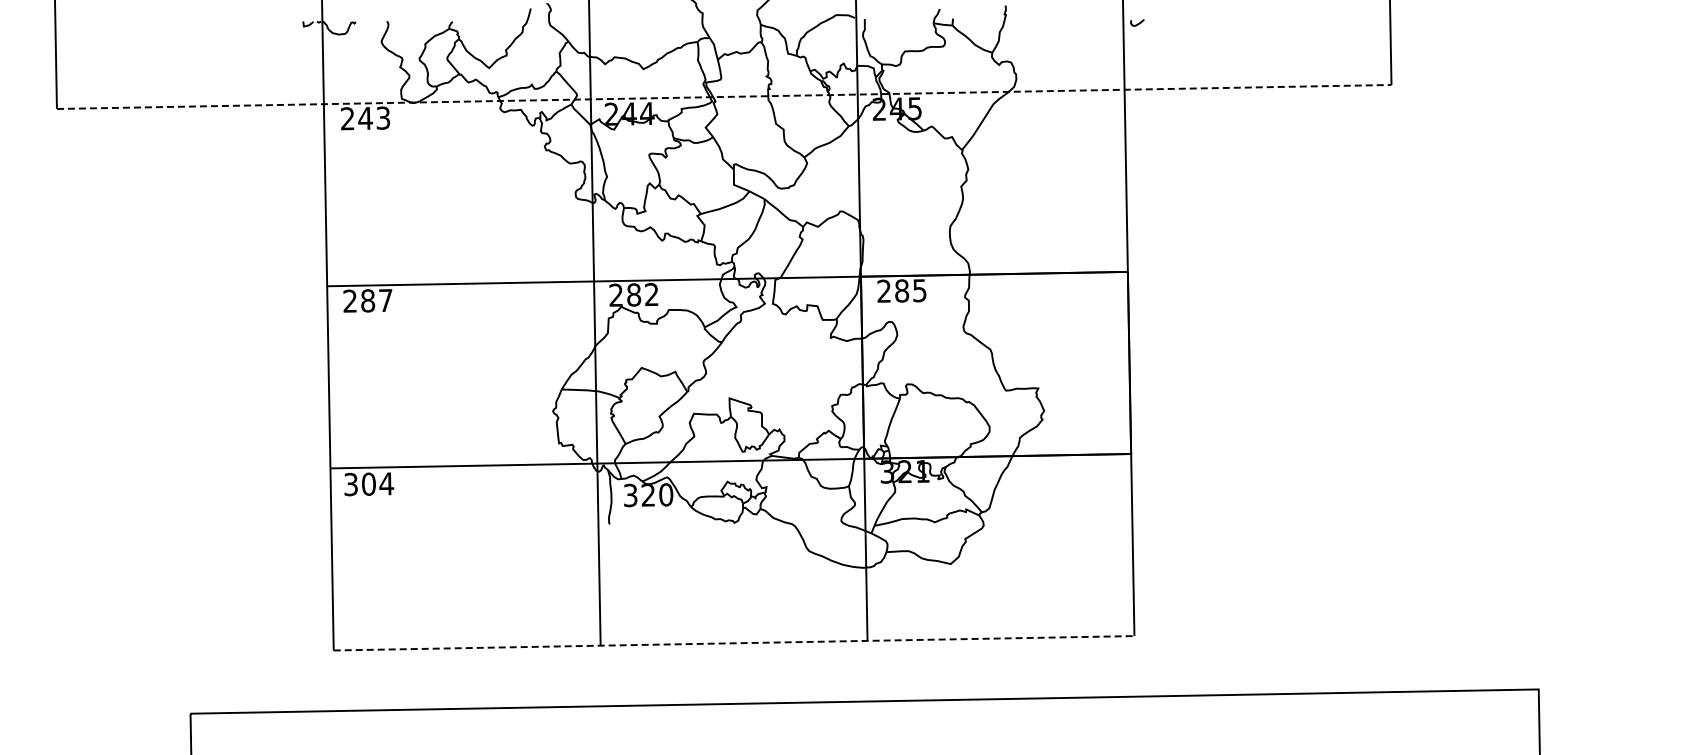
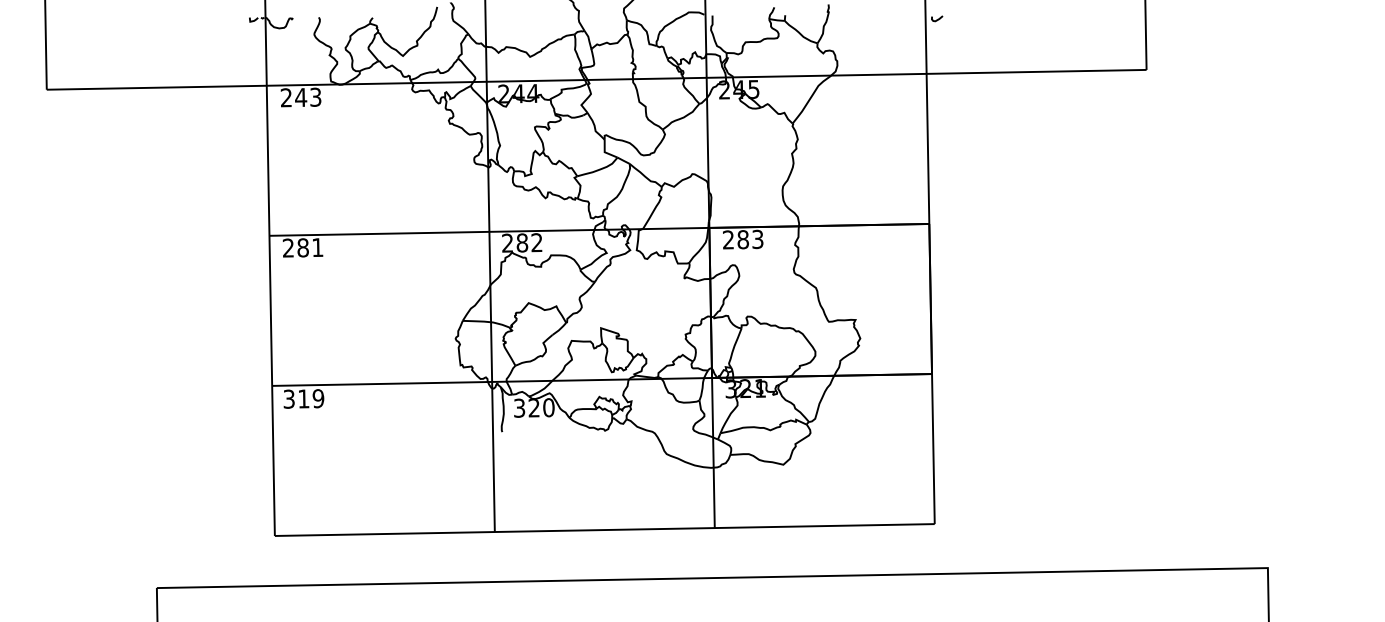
line: (724, 96) -> (596, 79), dashed -> solid
text: (919, 290) -> (757, 239), 285 -> 283
text: (385, 300) -> (317, 247), 287 -> 281
text: (378, 483) -> (311, 398), 304 -> 319
line: (734, 643) -> (605, 530), dashed -> solid

